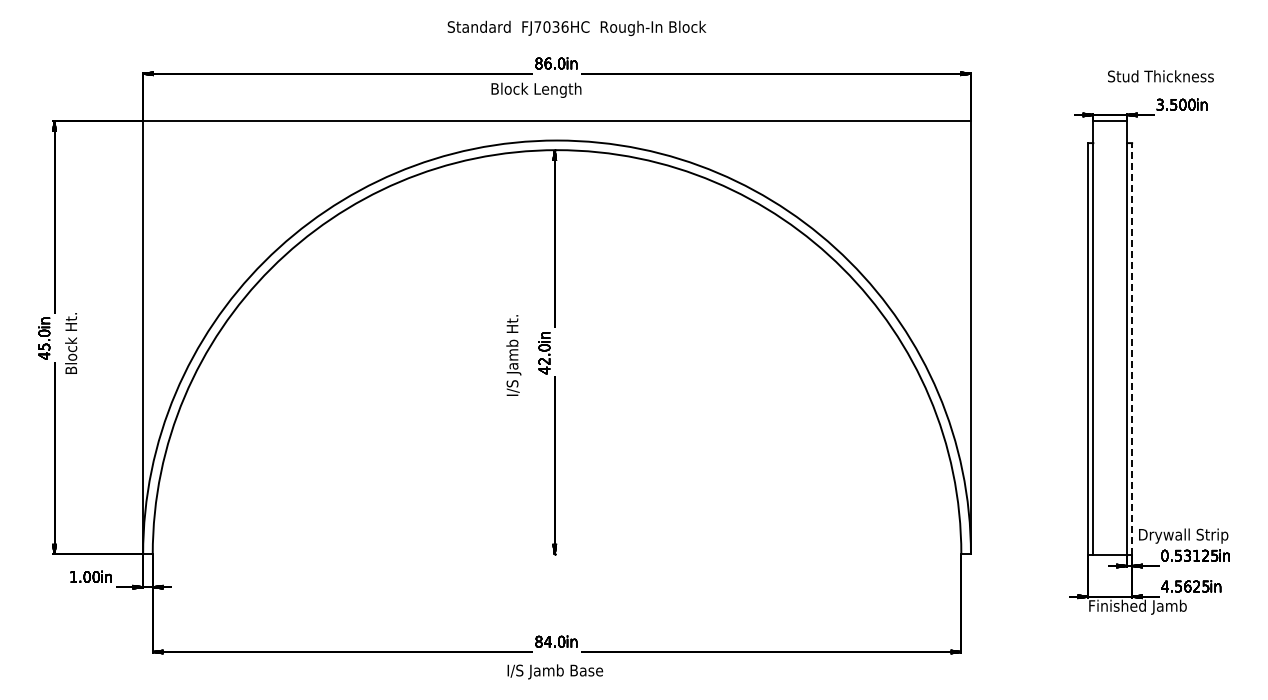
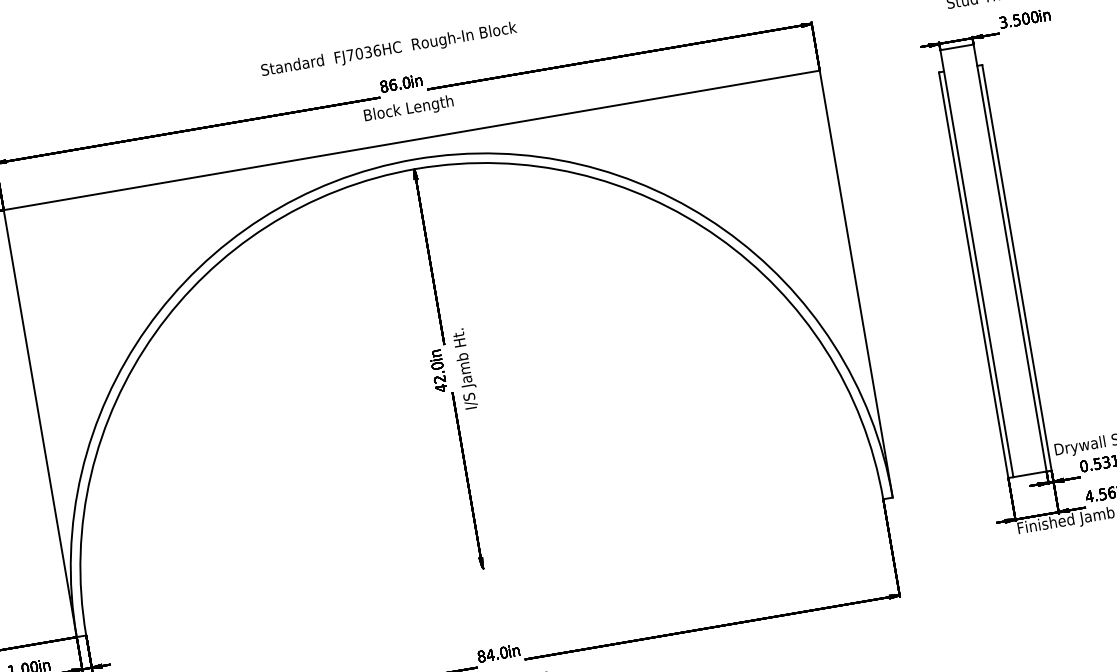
text: (576, 27) -> (388, 49), moved
text: (536, 89) -> (408, 108), moved
line: (1132, 348) -> (1017, 267), dashed -> solid
text: (513, 355) -> (465, 368), moved

